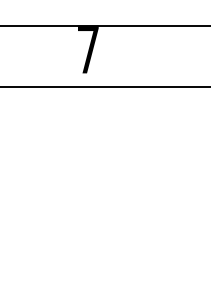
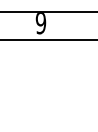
text: (87, 50) -> (40, 23), 7 -> 9

